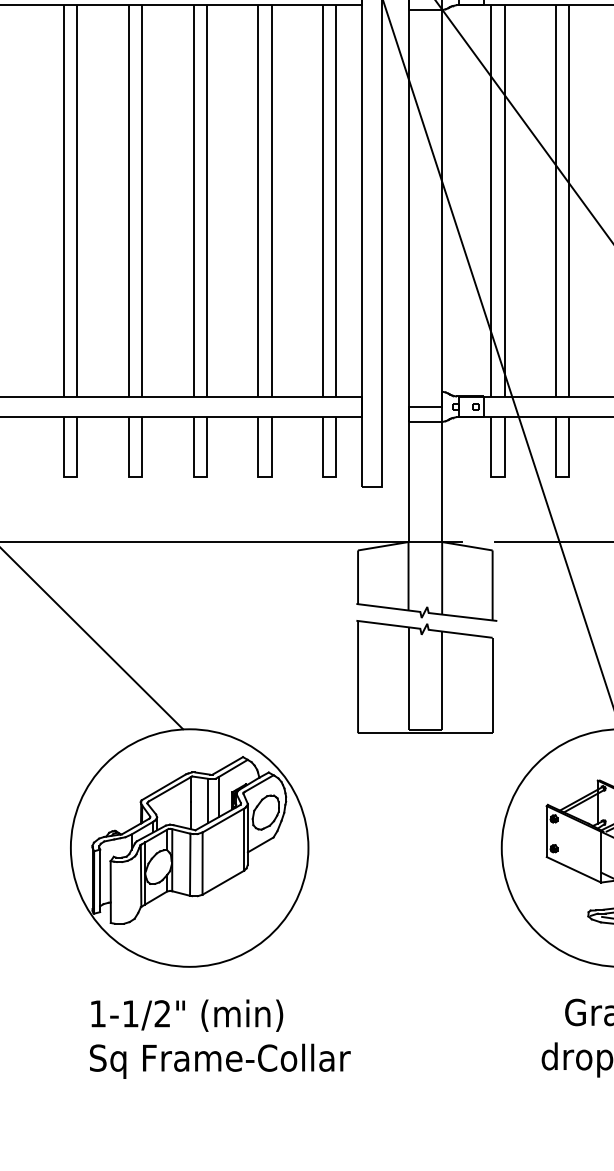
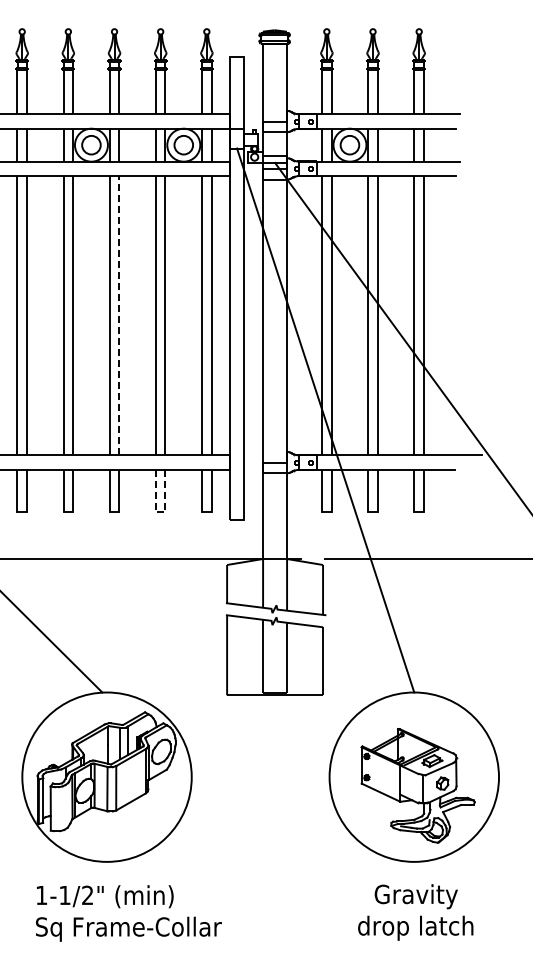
line: (207, 200) -> (119, 315), solid -> dashed
line: (264, 476) -> (160, 512), solid -> dashed

